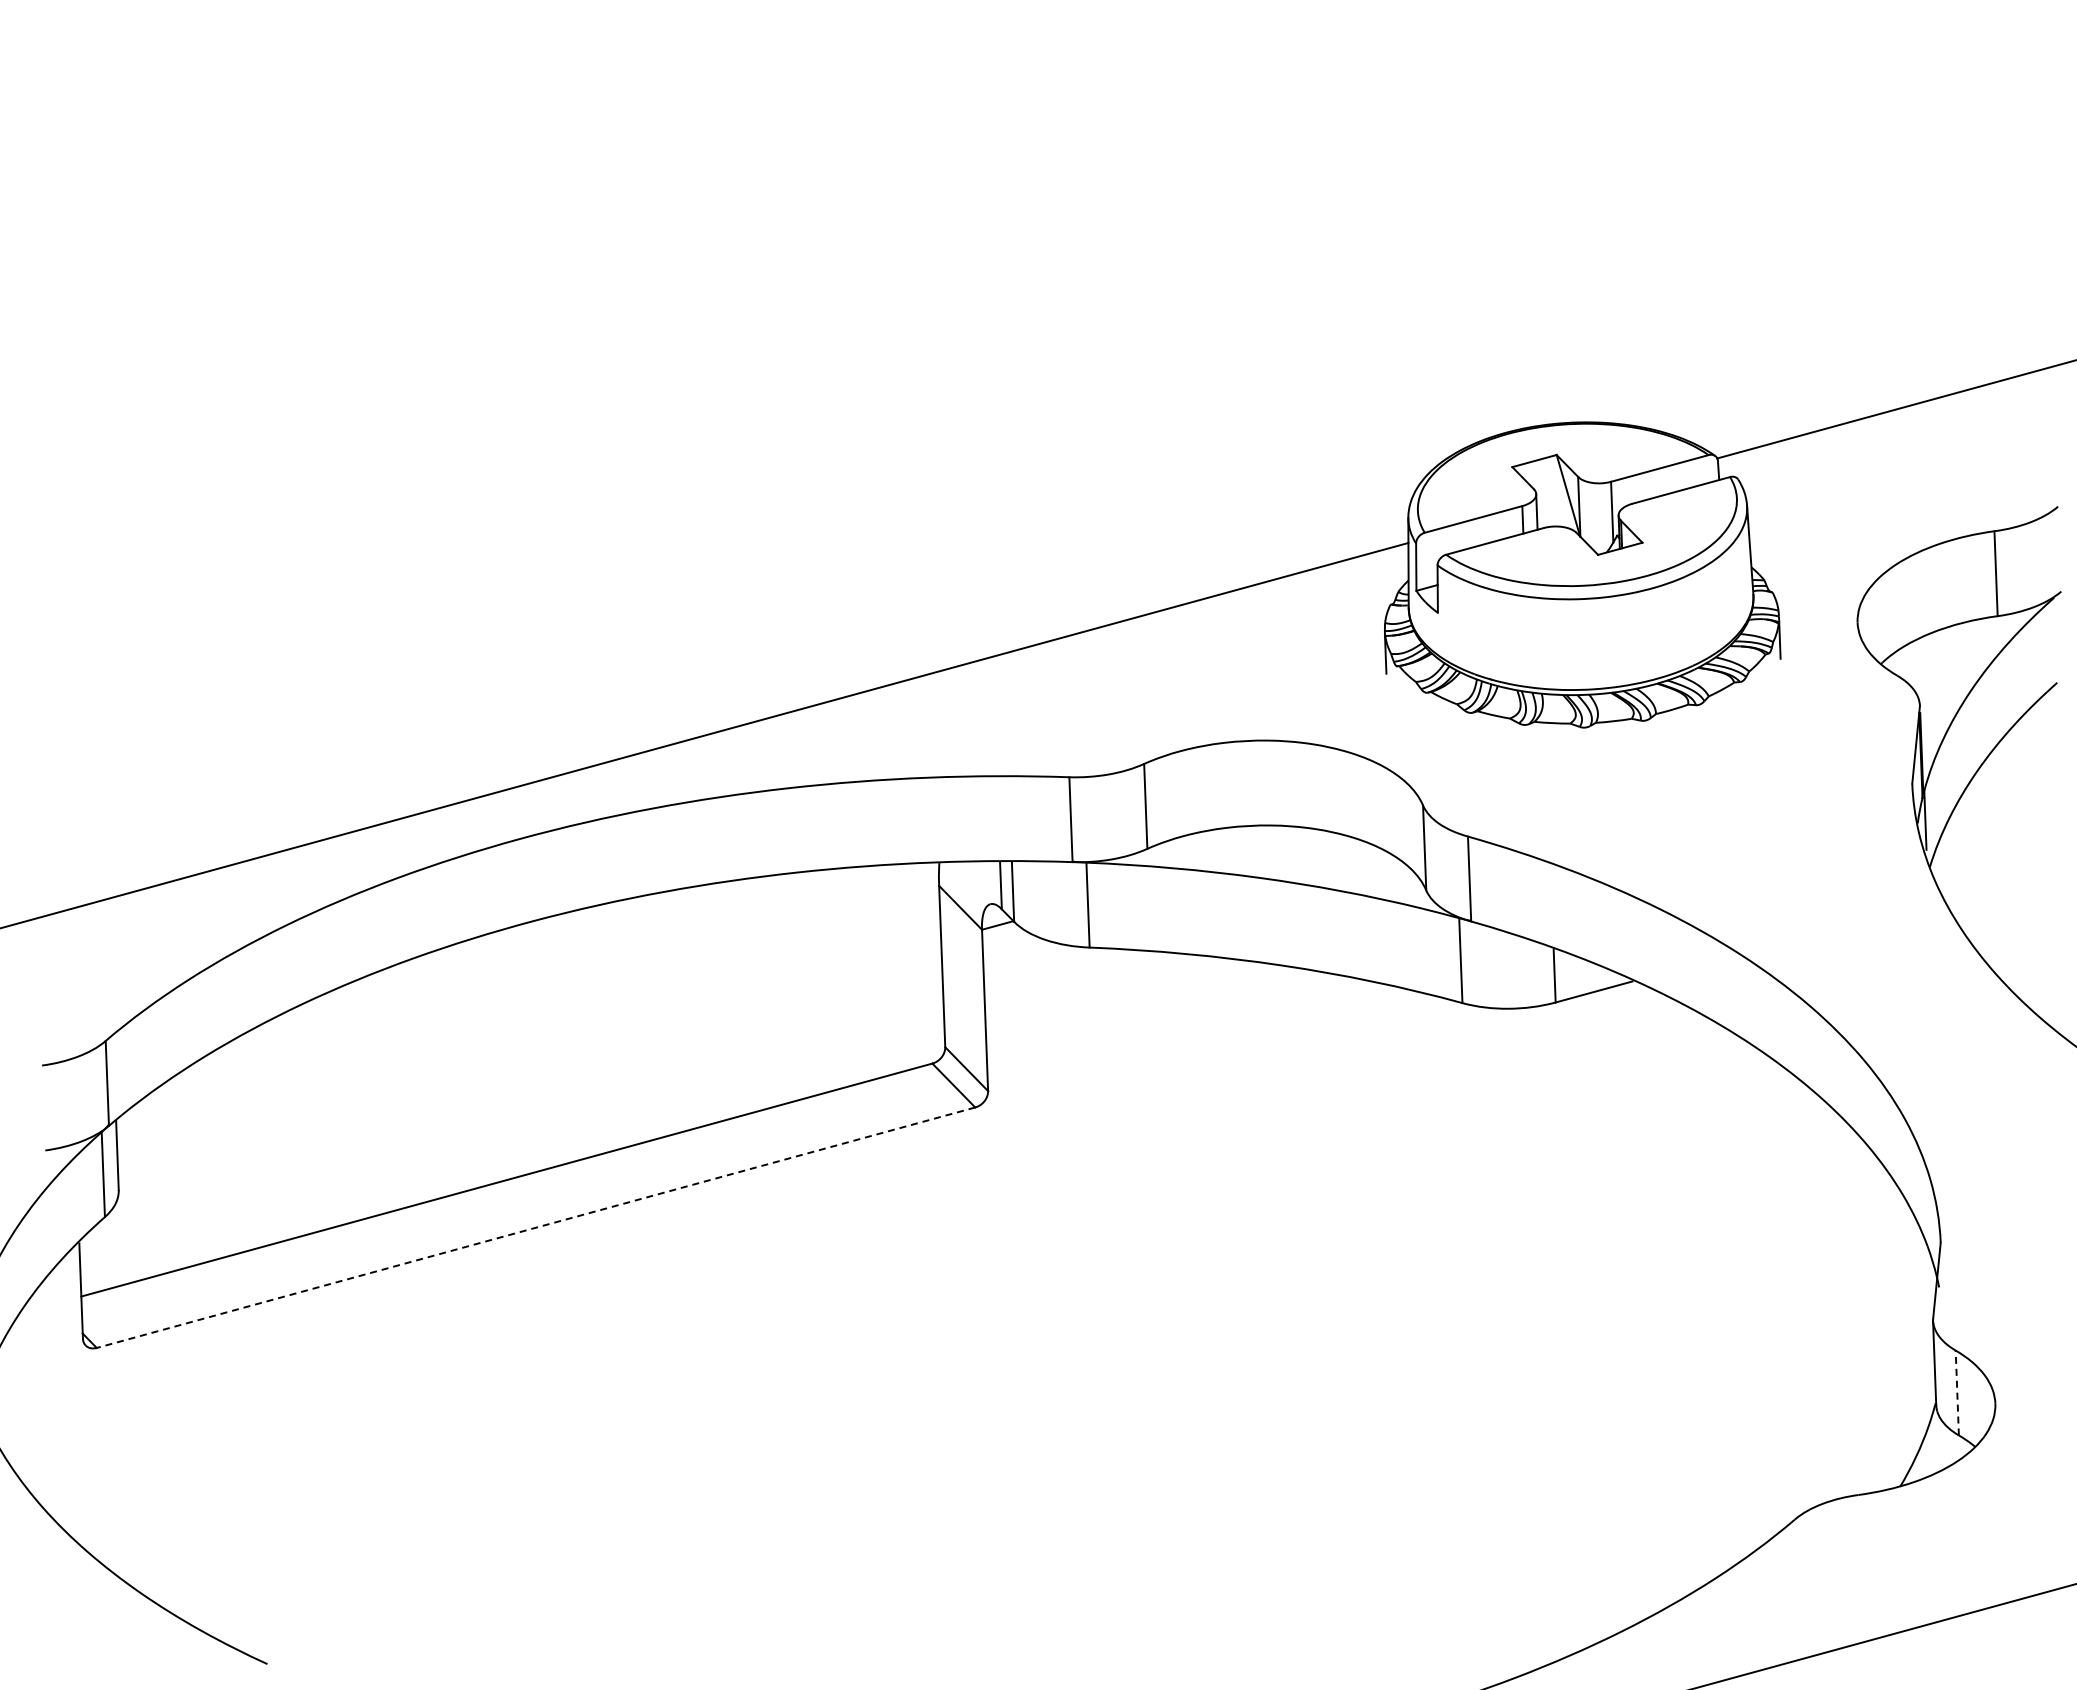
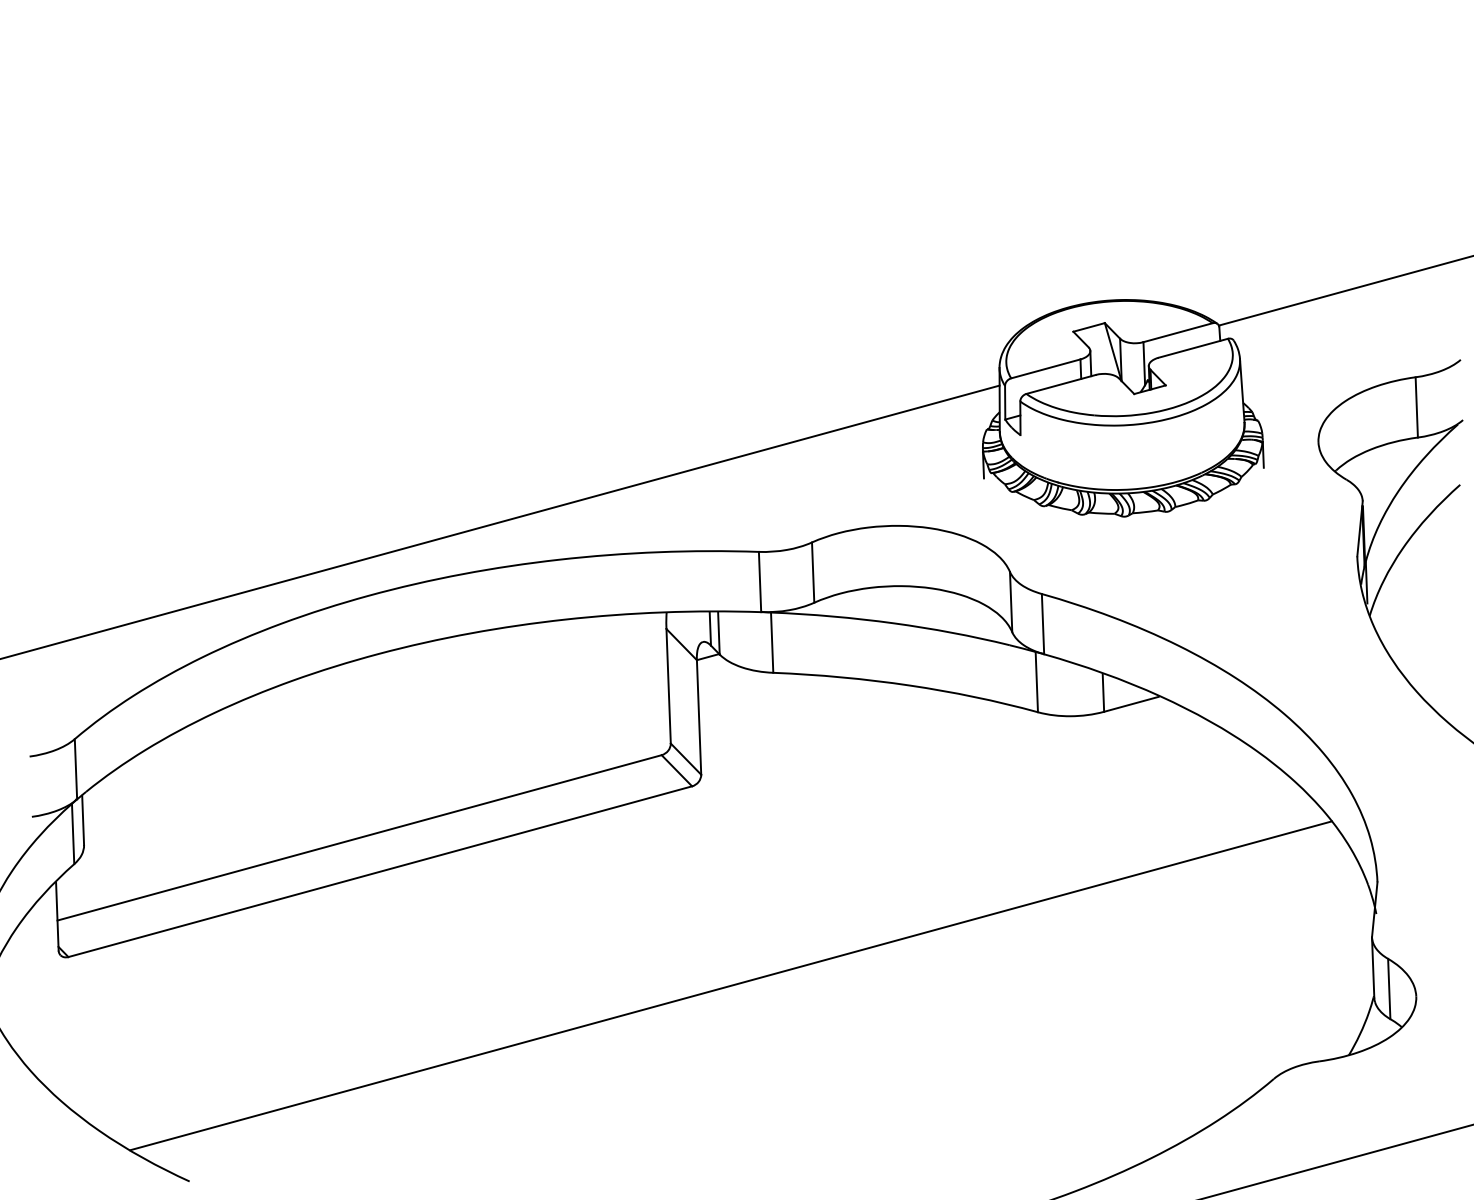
line: (535, 1227) -> (379, 871), dashed -> solid
line: (1029, 1388) -> (730, 985), added
line: (1957, 1392) -> (1389, 988), dashed -> solid

